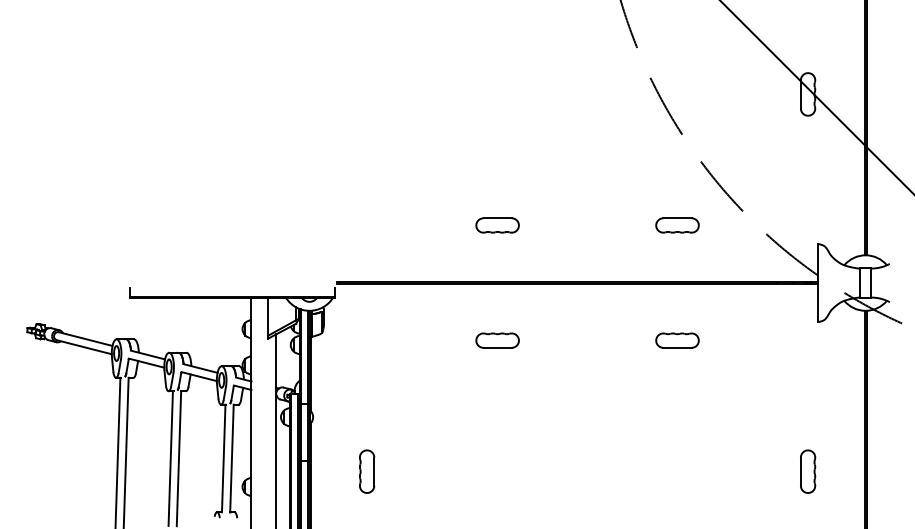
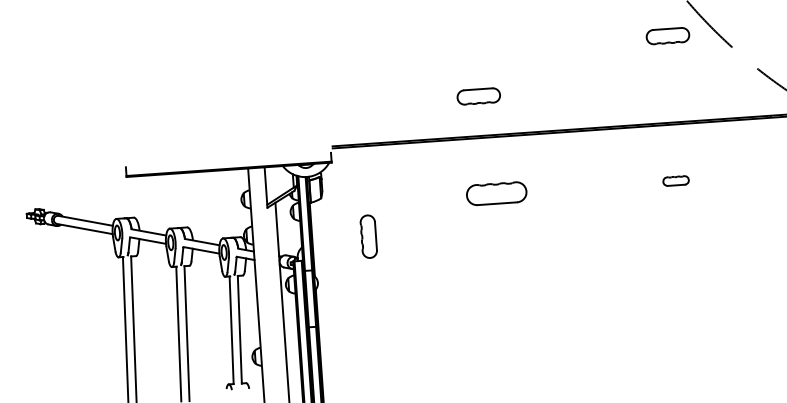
part: (497, 225) -> (478, 96), moved
part: (677, 225) -> (667, 36), moved
part: (497, 340) -> (496, 193), size x1.4
part: (677, 340) -> (676, 180), size x0.6
part: (367, 471) -> (369, 236), moved

